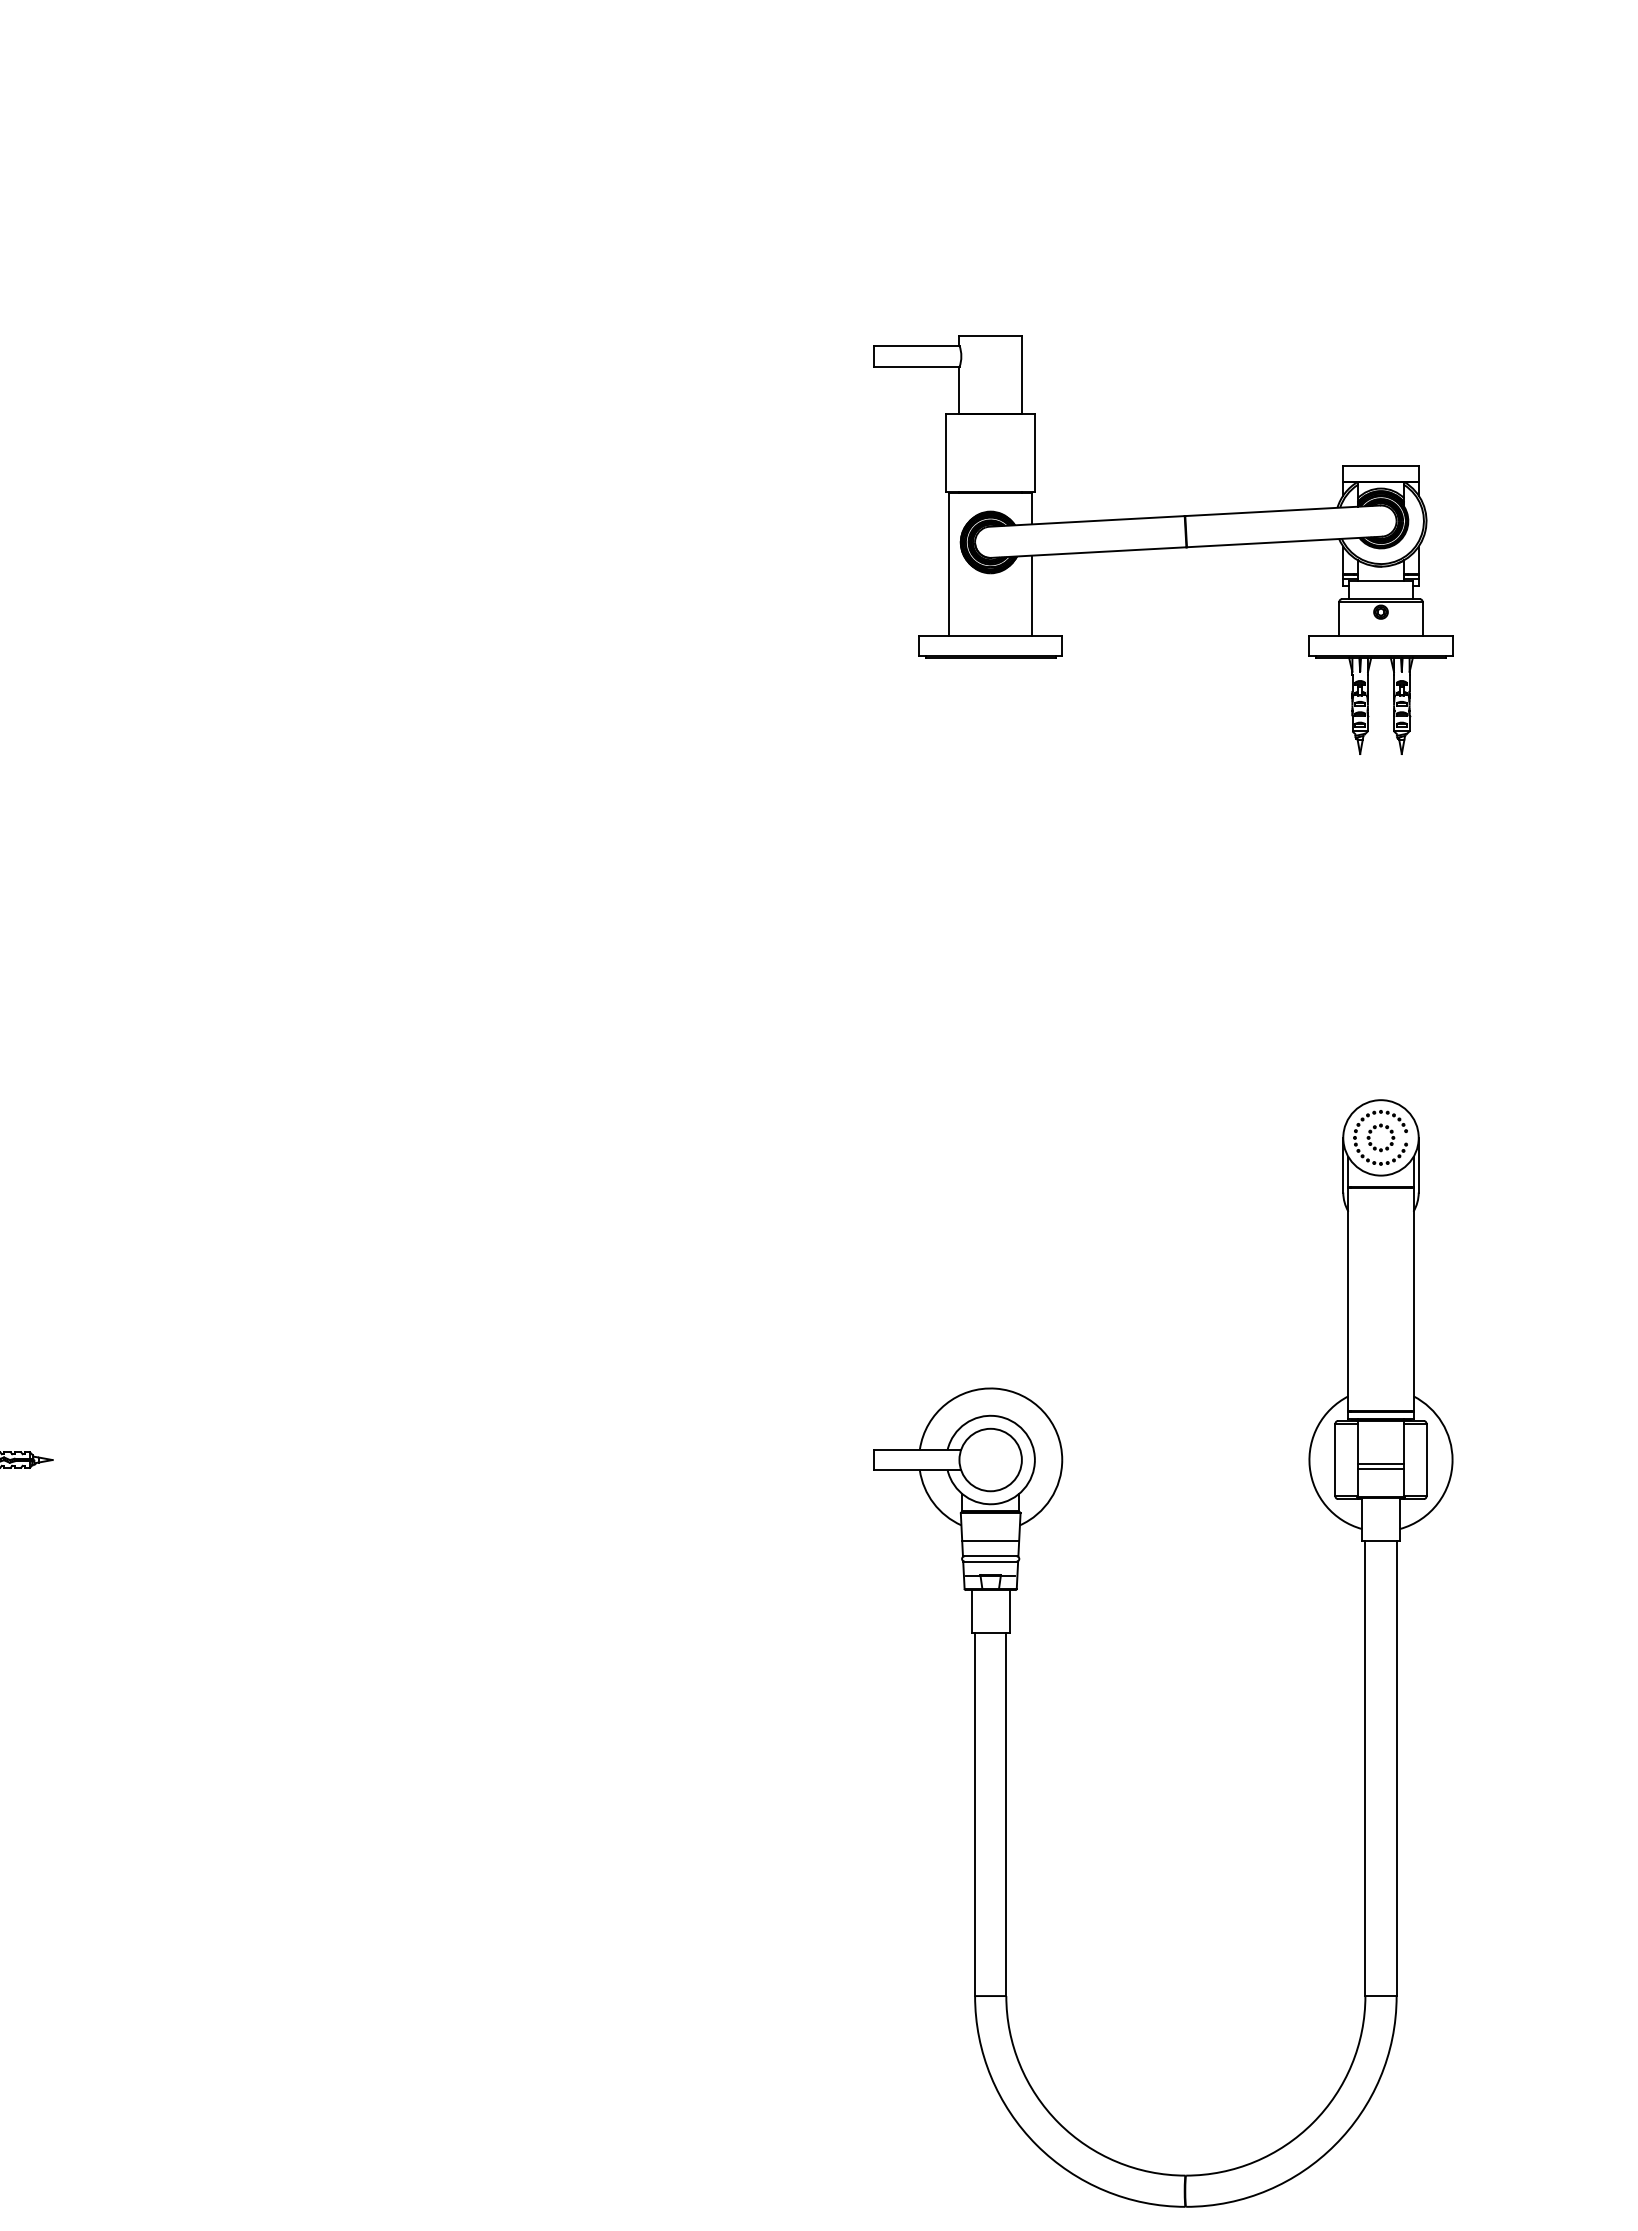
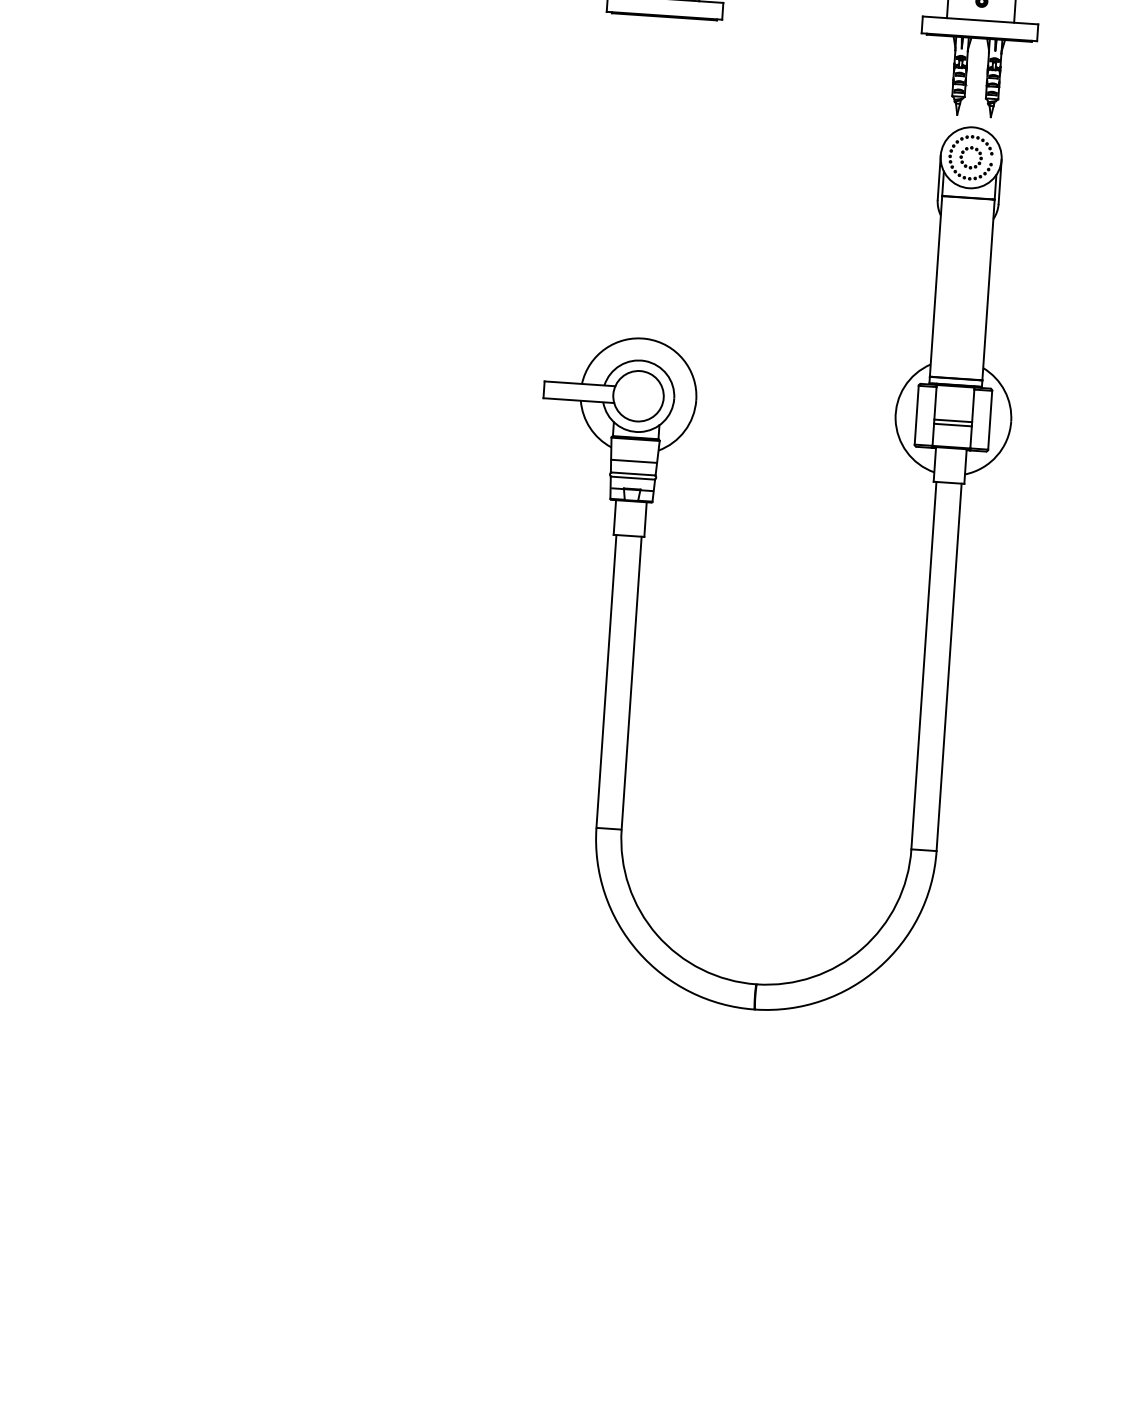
part: (1010, 1633) -> (644, 537), moved

